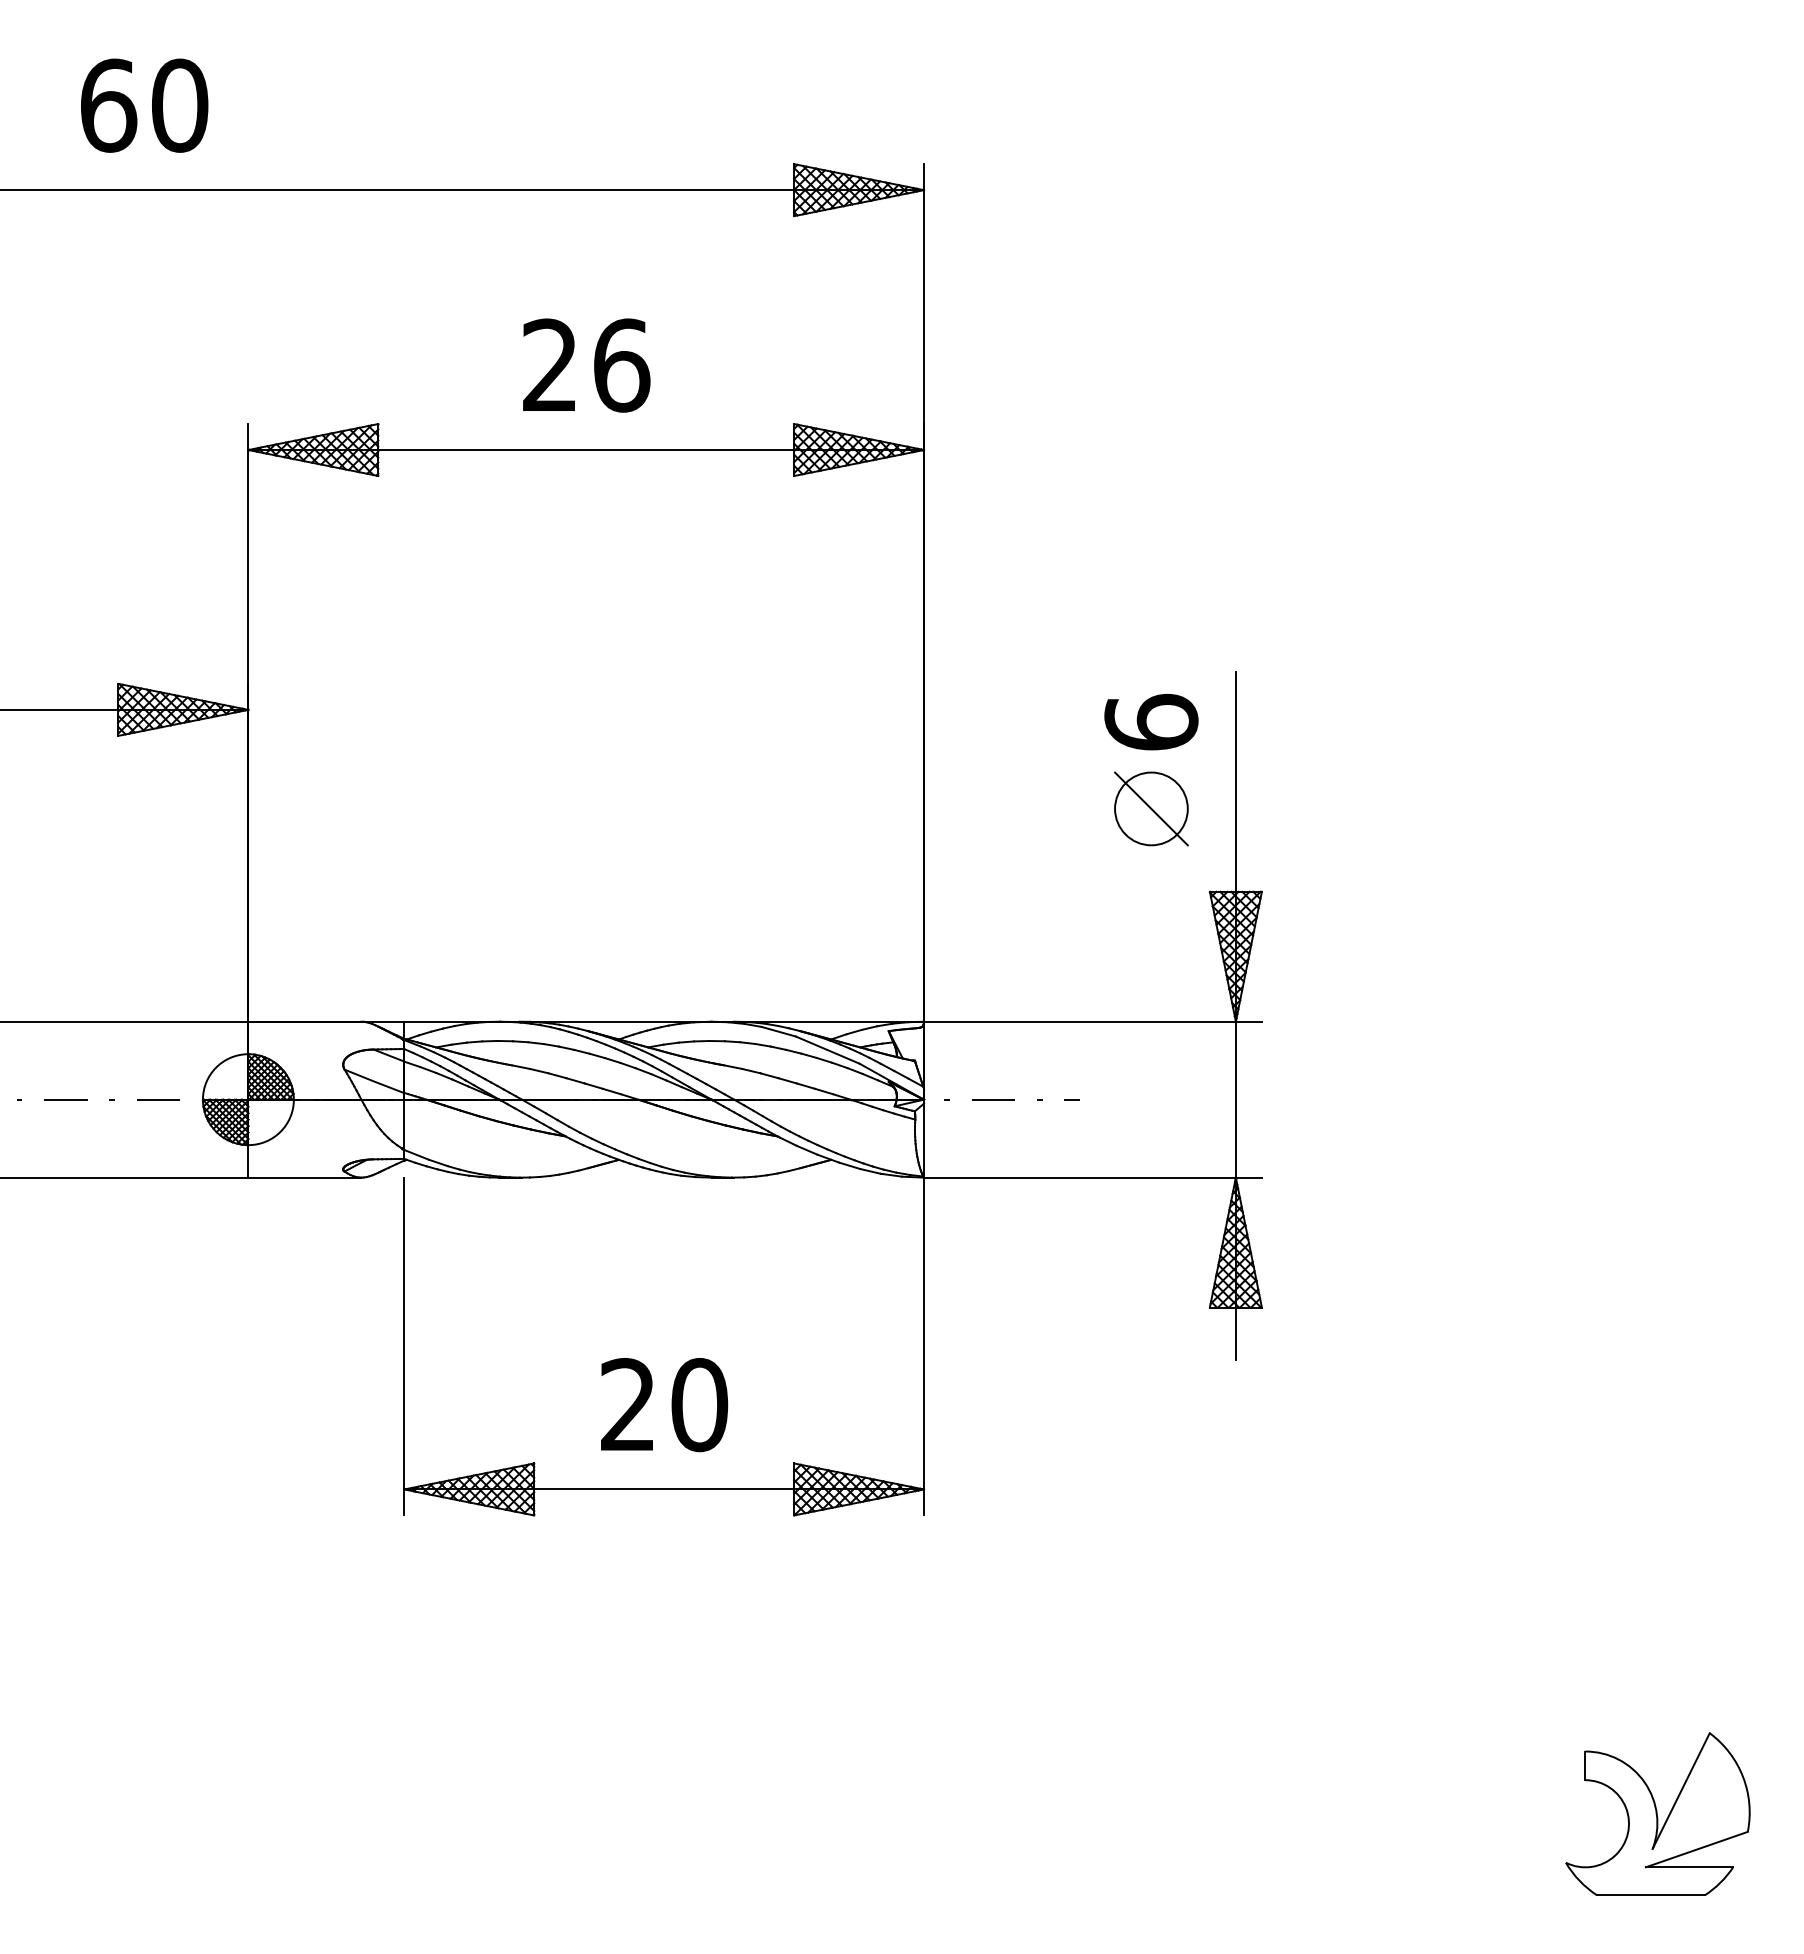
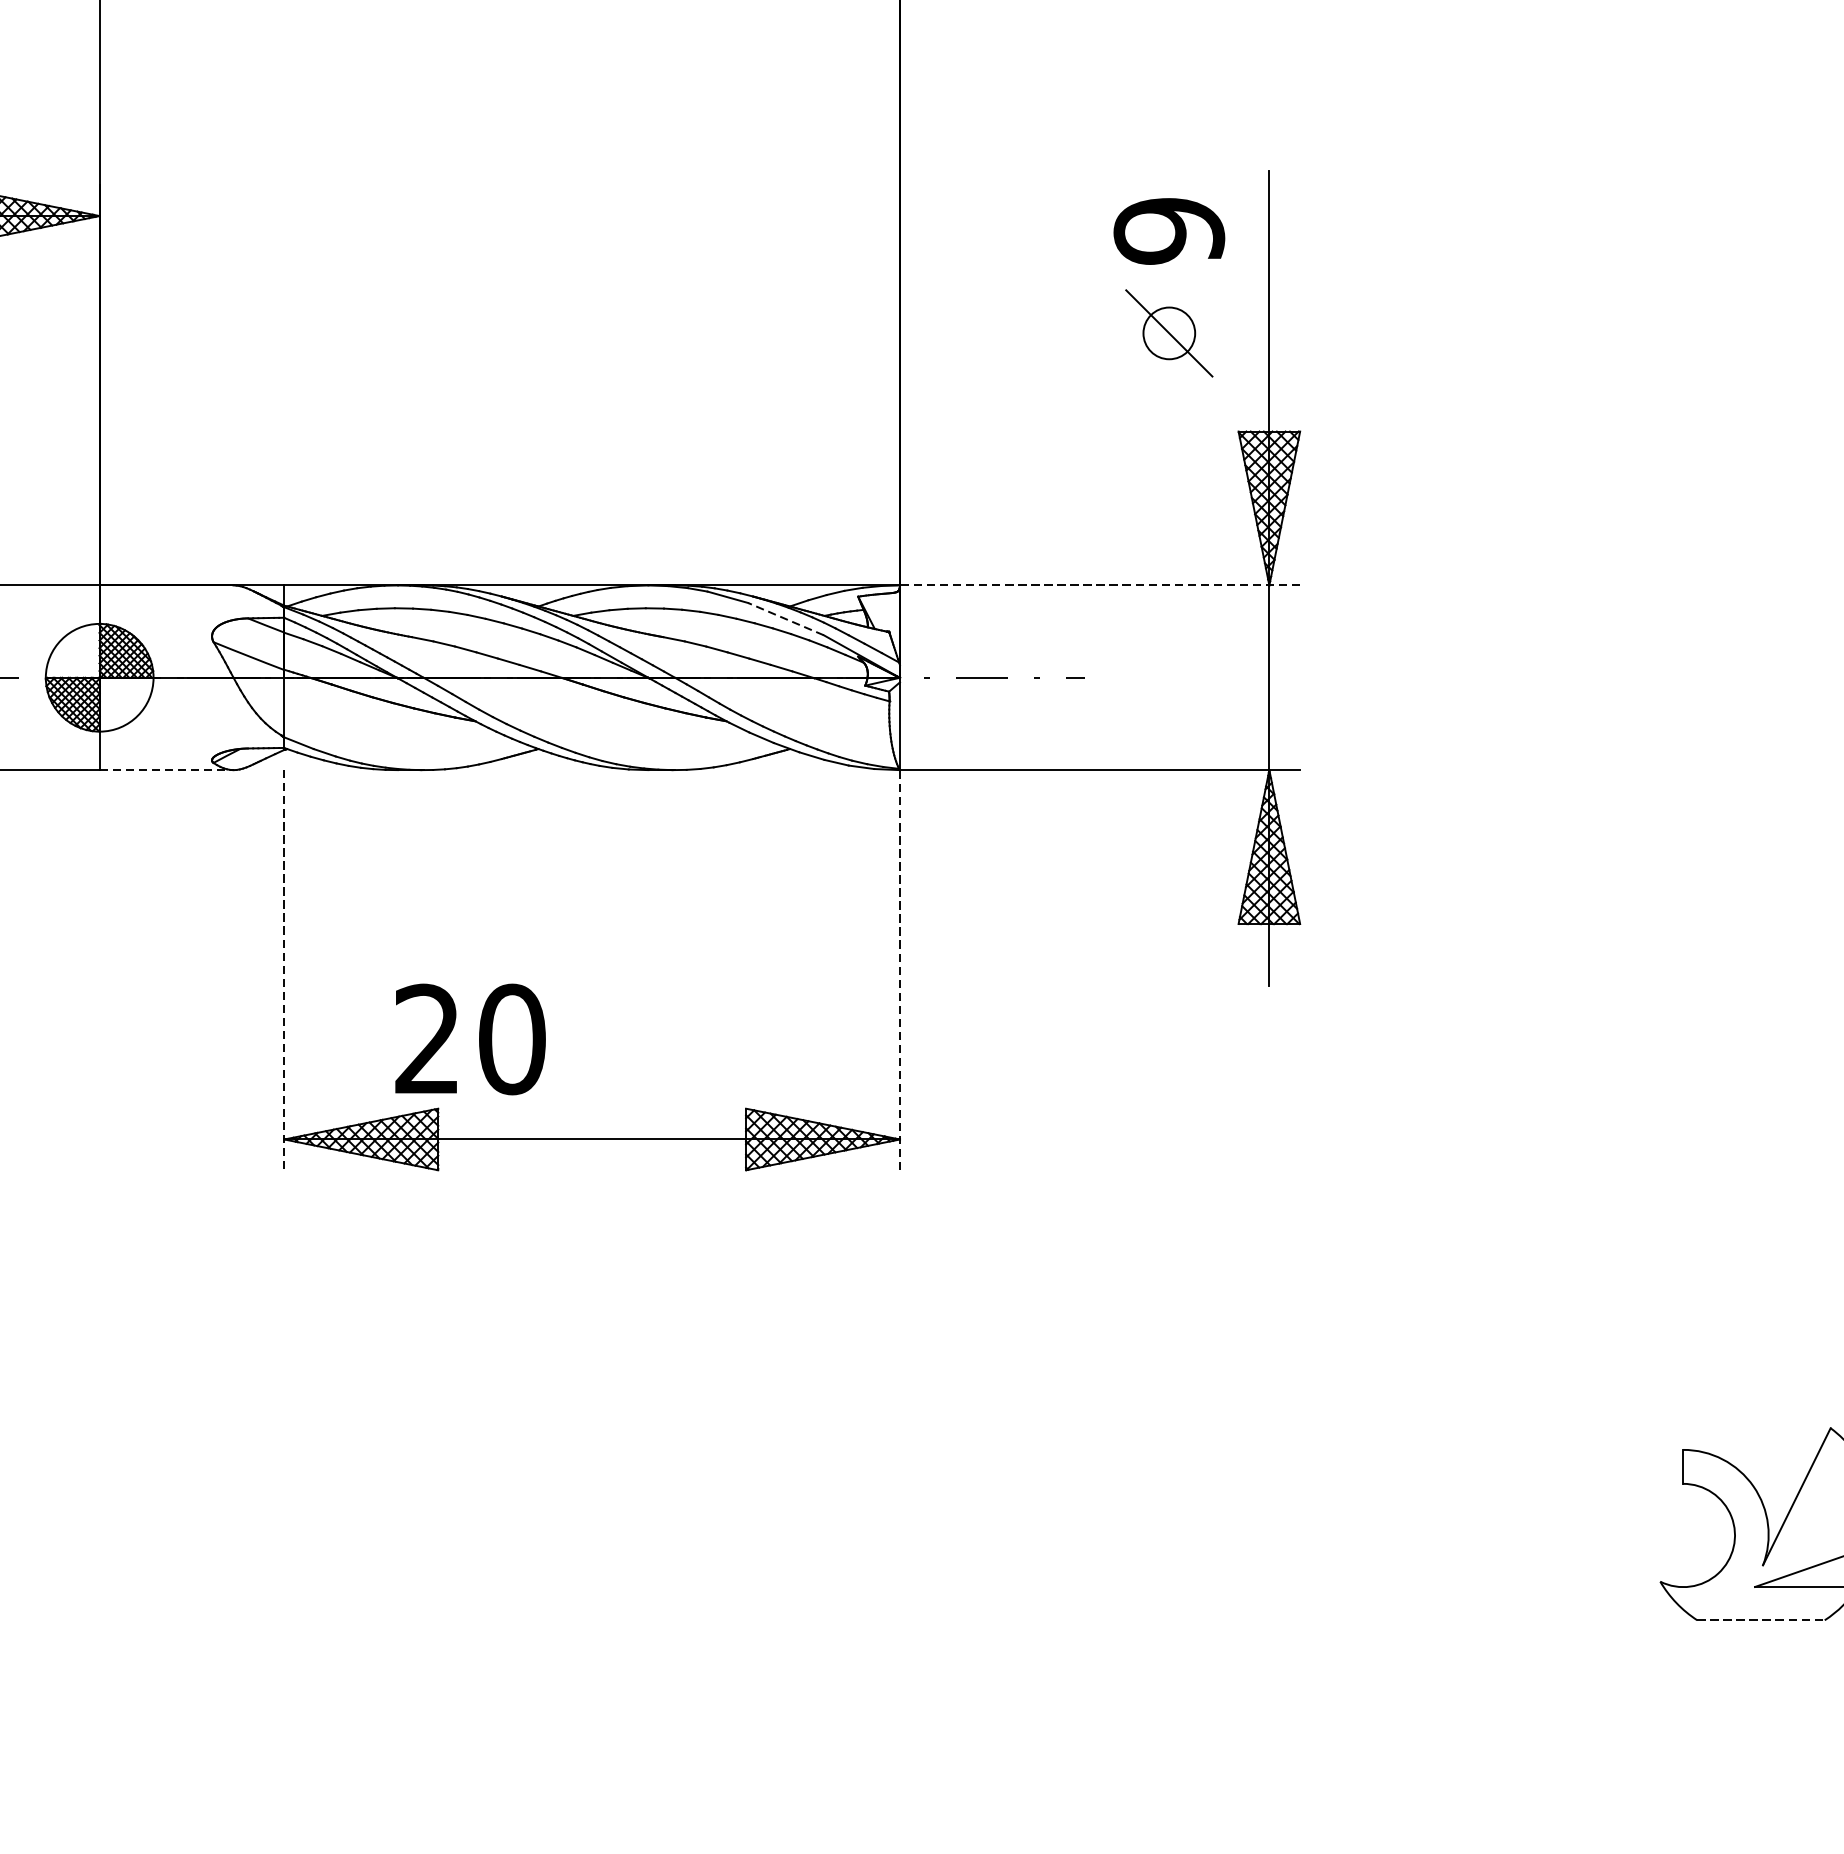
text: (1151, 722) -> (1169, 231), 6 -> 9
circle: (1151, 808) -> (1169, 332), size x0.6
line: (1092, 1021) -> (1099, 585), solid -> dashed
line: (827, 1050) -> (785, 619), solid -> dashed
line: (304, 1177) -> (166, 769), solid -> dashed
line: (404, 1346) -> (284, 970), solid -> dashed
line: (924, 1346) -> (900, 970), solid -> dashed
text: (664, 1405) -> (470, 1040), moved
line: (1650, 1895) -> (1760, 1620), solid -> dashed

